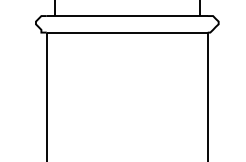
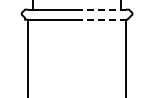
line: (167, 15) -> (101, 9), solid -> dashed
line: (167, 32) -> (101, 19), solid -> dashed

